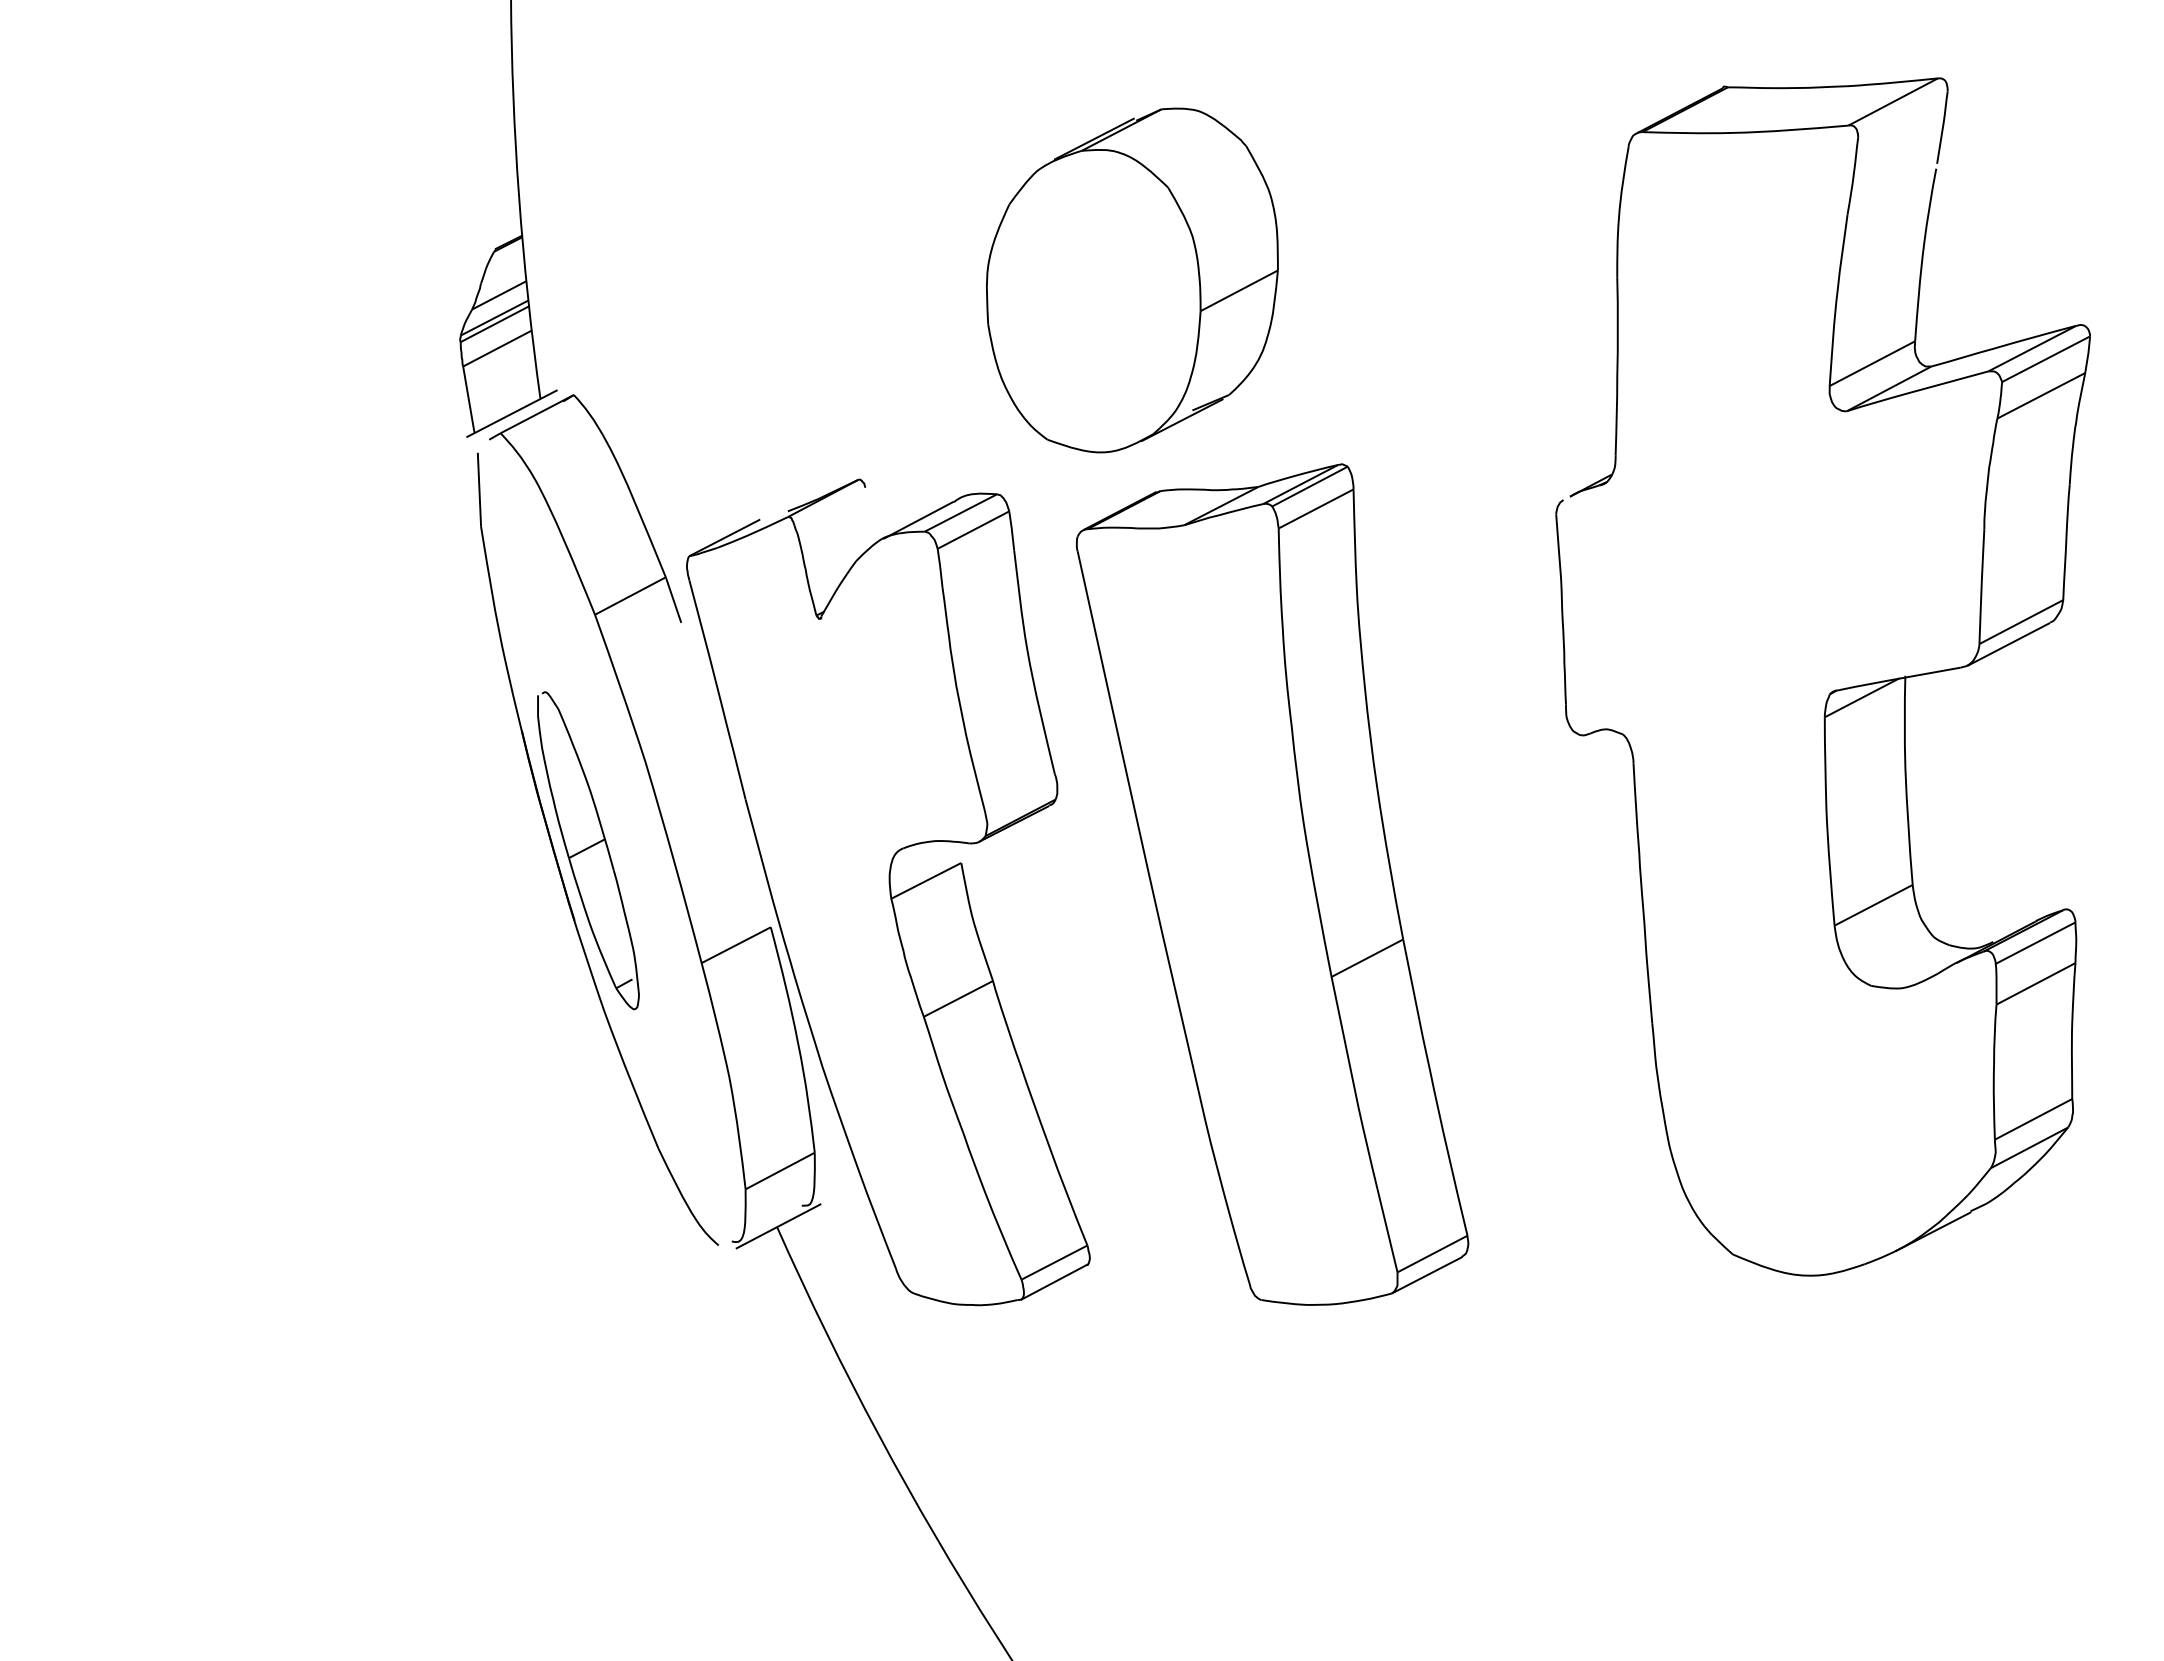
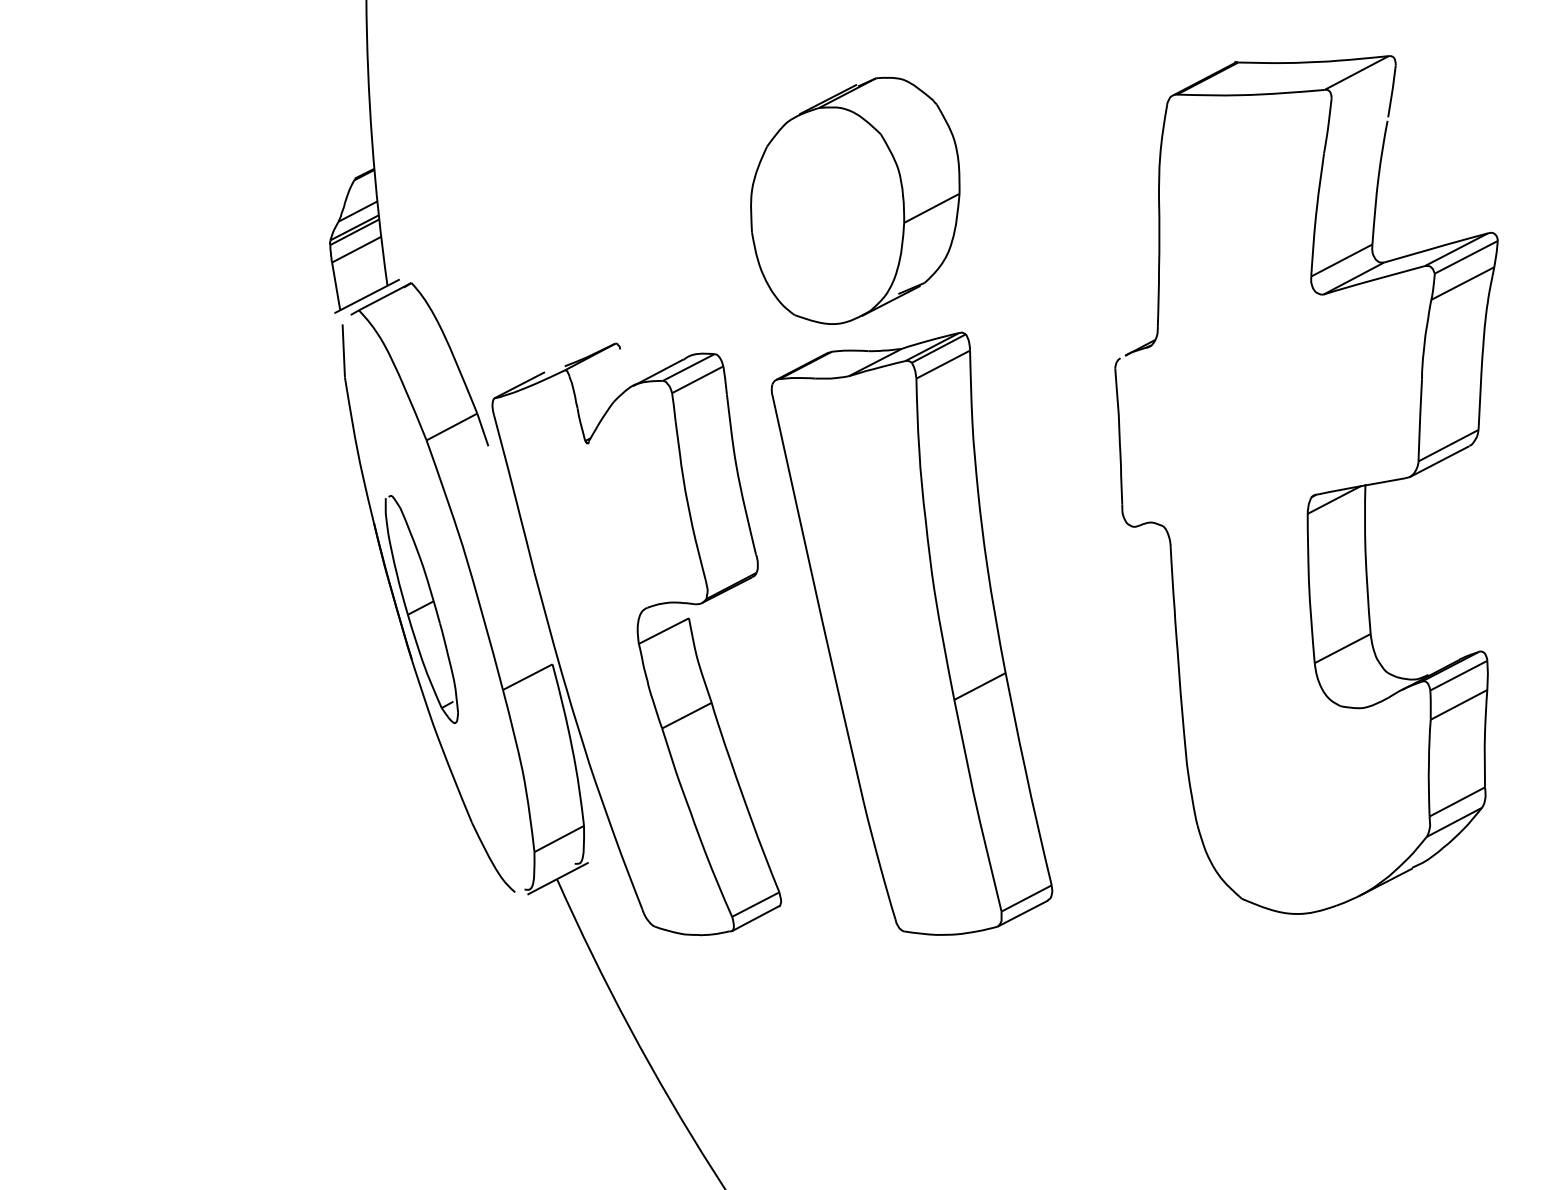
part: (1132, 280) -> (855, 200), moved

